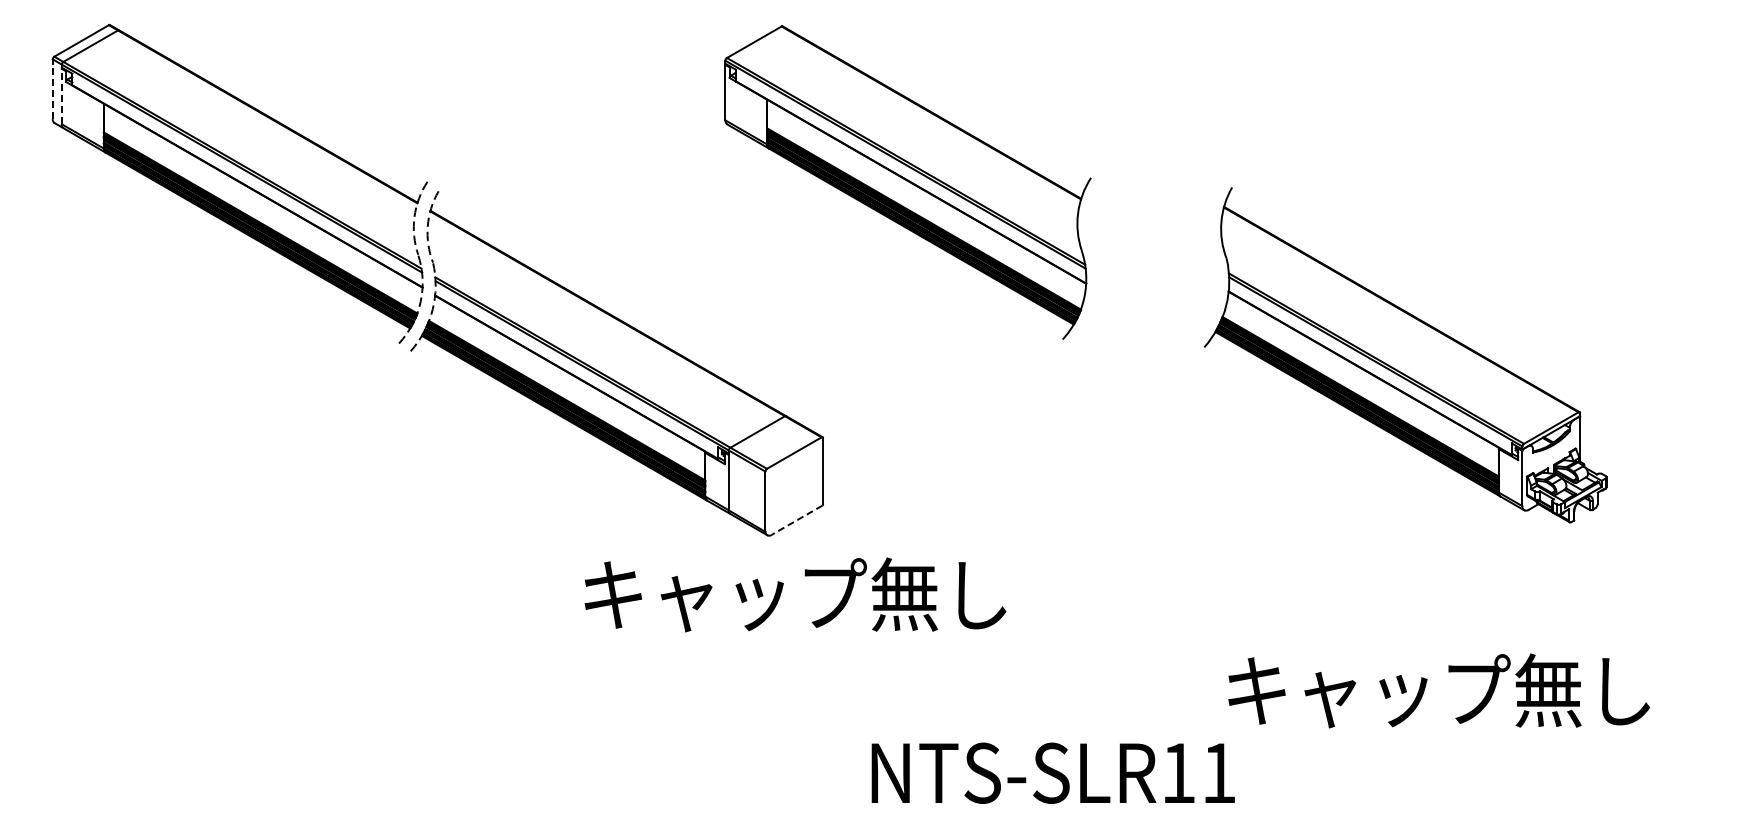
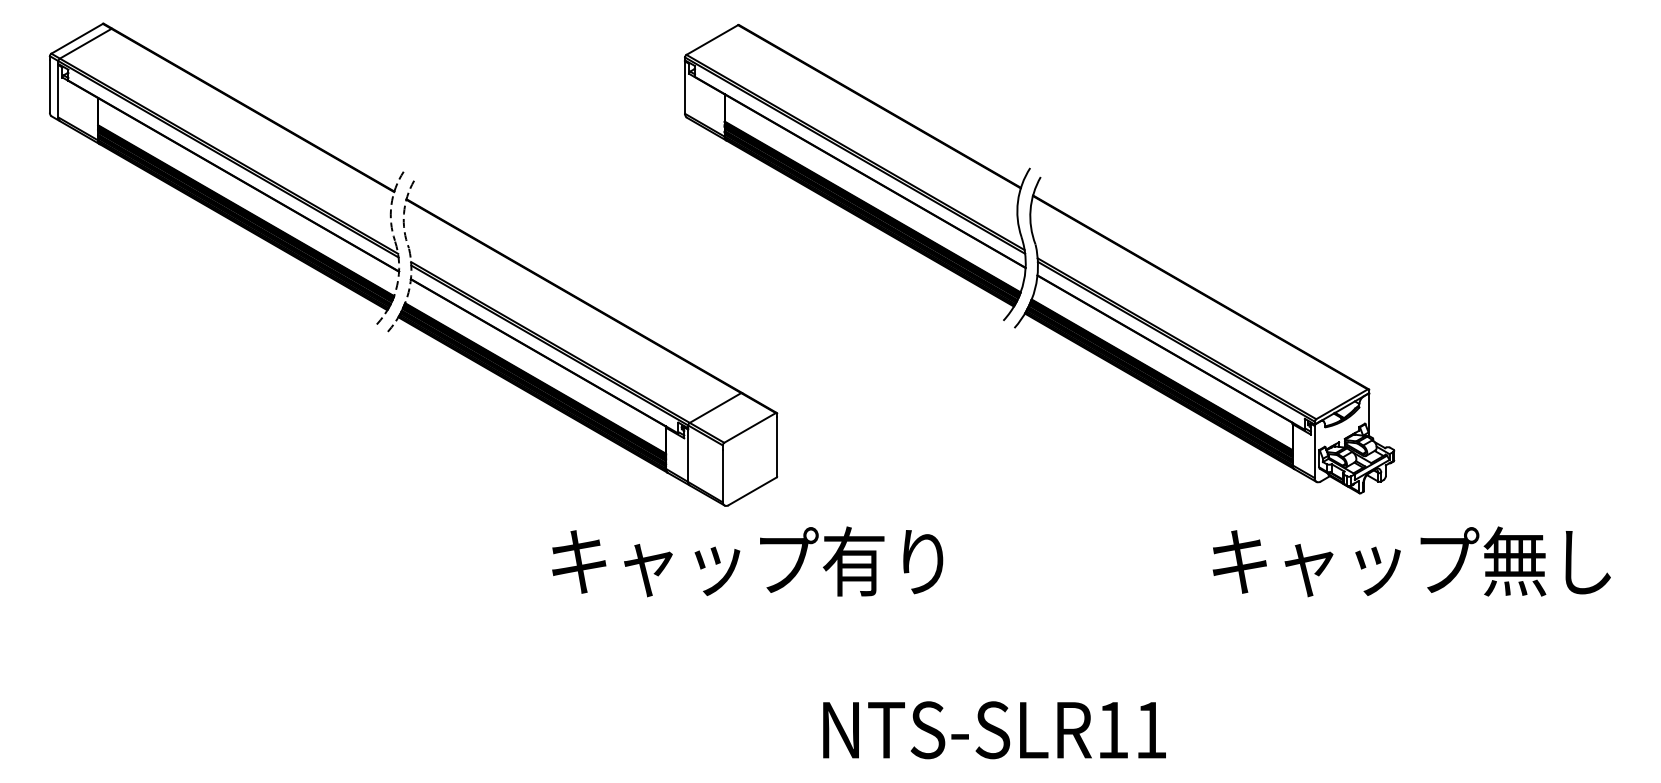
line: (52, 91) -> (49, 86), dashed -> solid
line: (61, 96) -> (58, 91), dashed -> solid
part: (1405, 355) -> (1204, 335), moved
line: (796, 520) -> (752, 491), dashed -> solid
text: (938, 594) -> (886, 561), キャップ無し -> キャップ有り
text: (1438, 690) -> (1411, 561), moved

